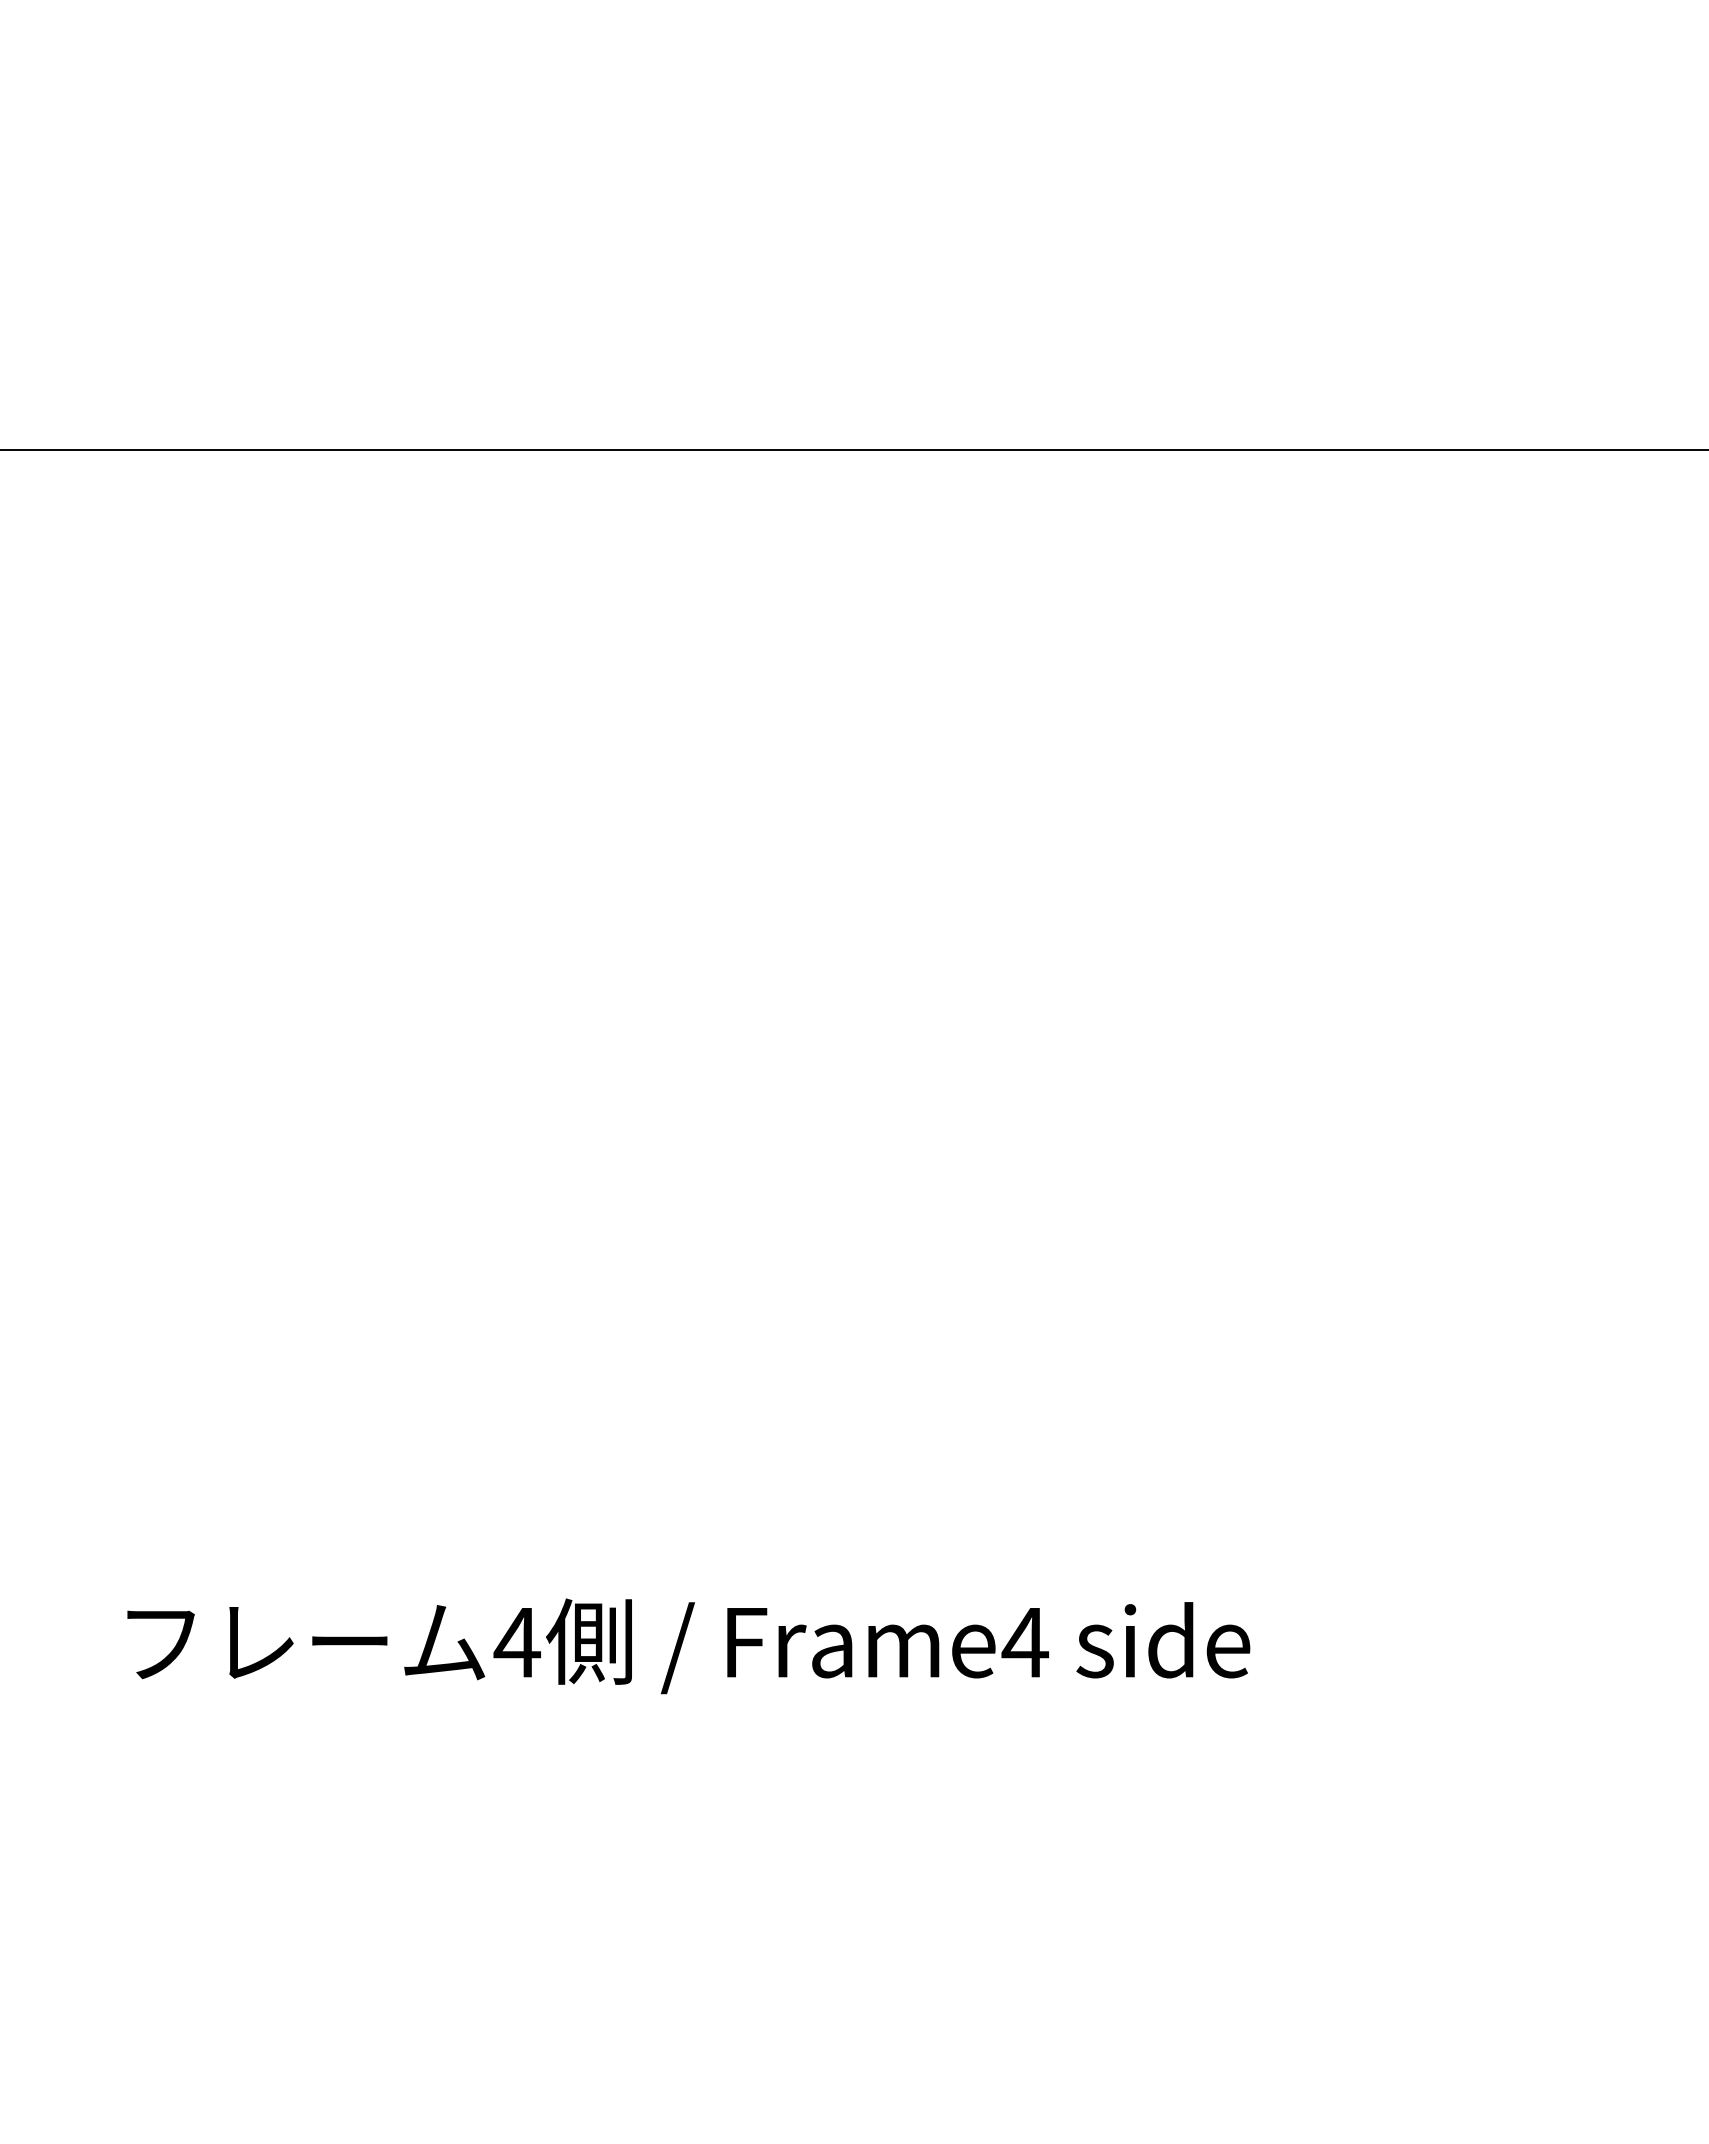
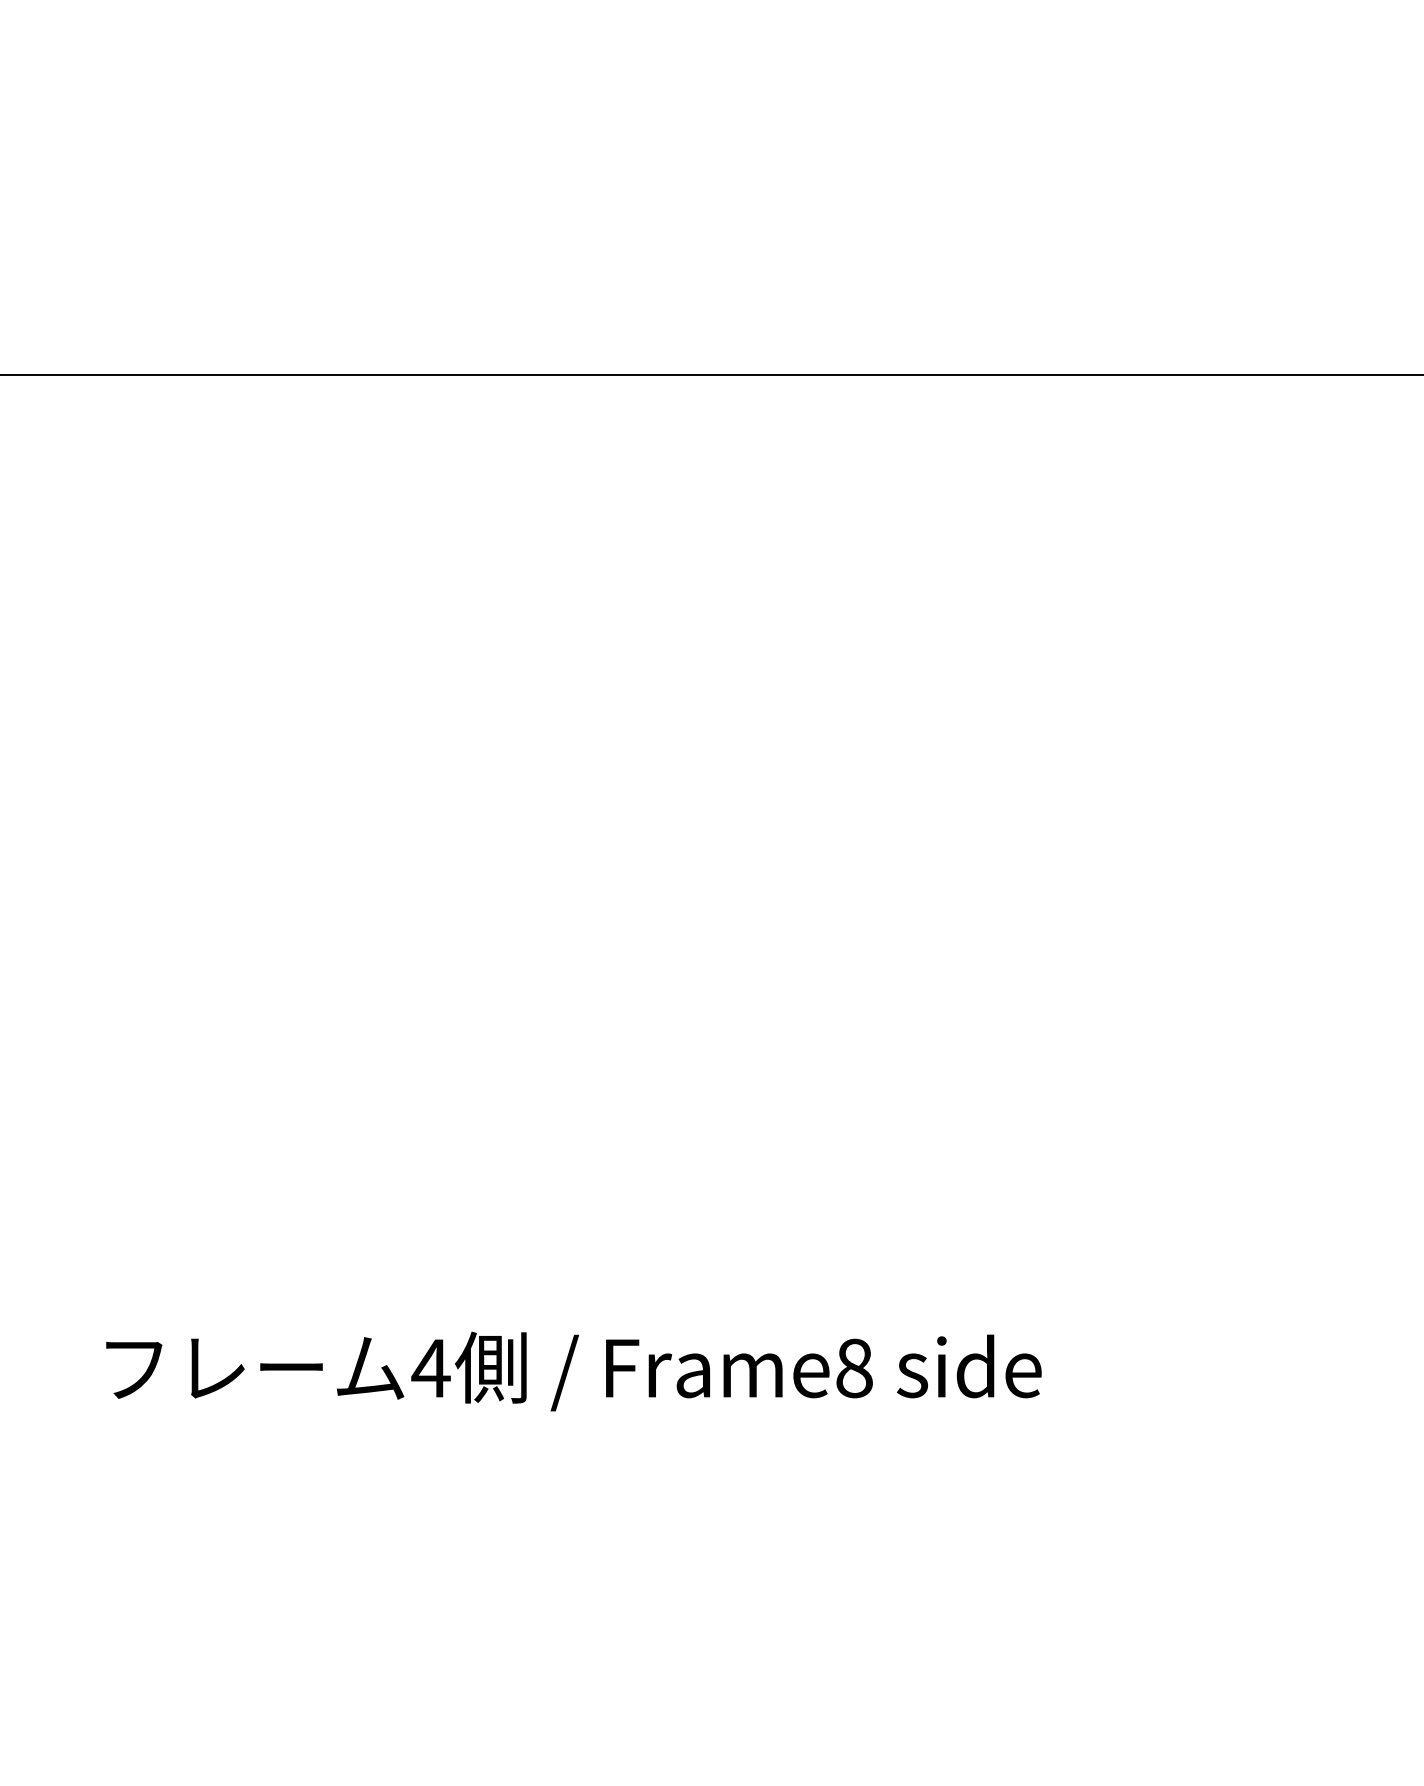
text: (1024, 1642) -> (853, 1368), Frame4 -> Frame8

